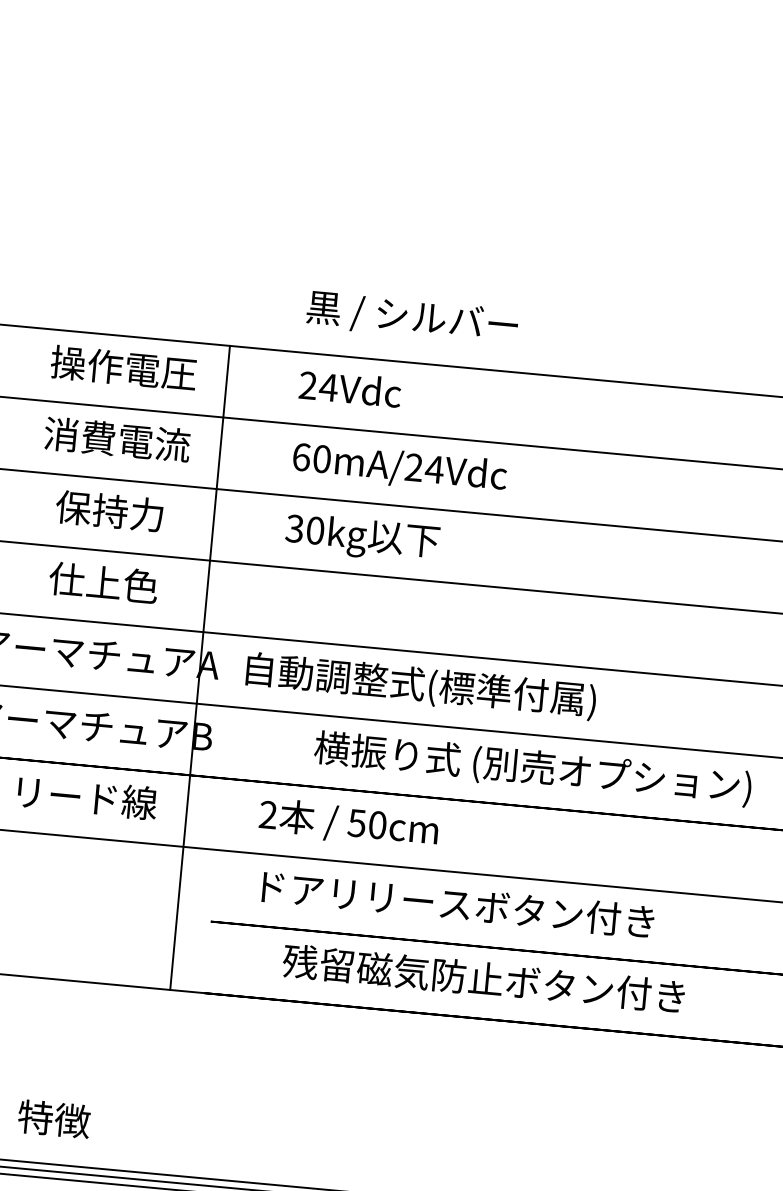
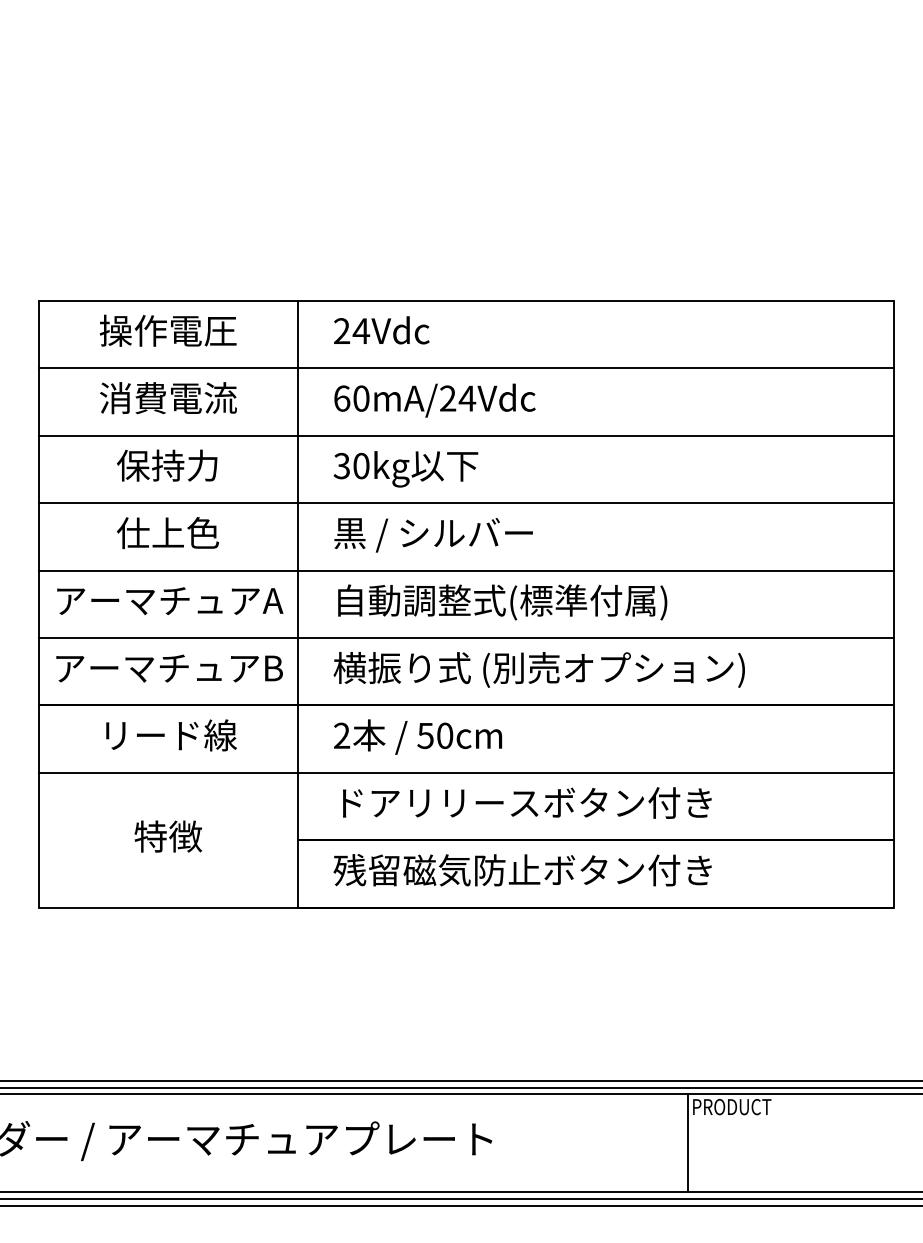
text: (412, 318) -> (433, 535), moved
line: (200, 667) -> (297, 603), moved
text: (420, 686) -> (502, 602), moved
text: (532, 768) -> (538, 669), moved
text: (483, 979) -> (522, 870), moved
text: (53, 1118) -> (167, 836), moved

